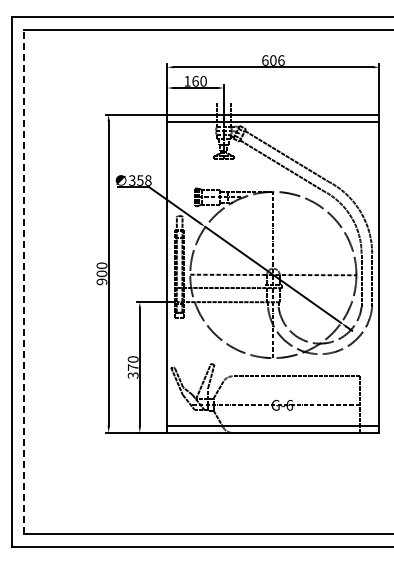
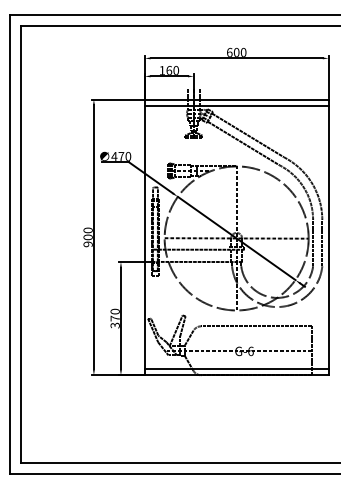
text: (281, 60) -> (243, 52), 606 -> 600
text: (139, 180) -> (120, 156), 358 -> 470
line: (24, 281) -> (21, 244), dashed -> solid

